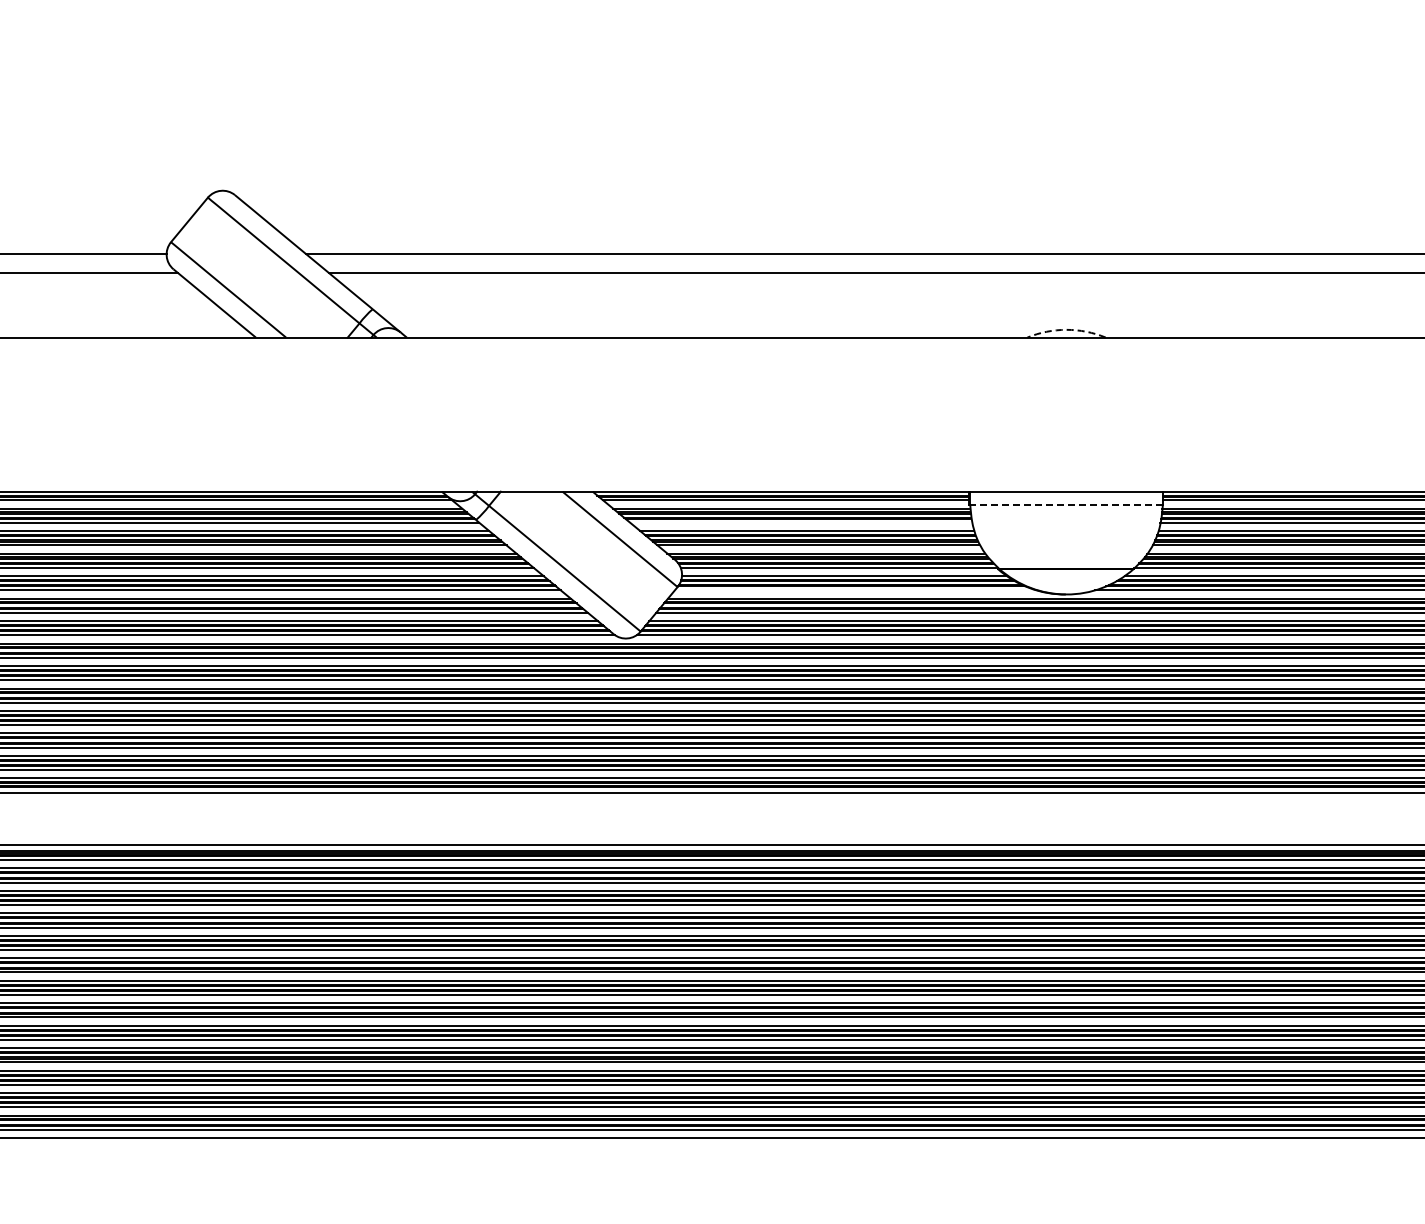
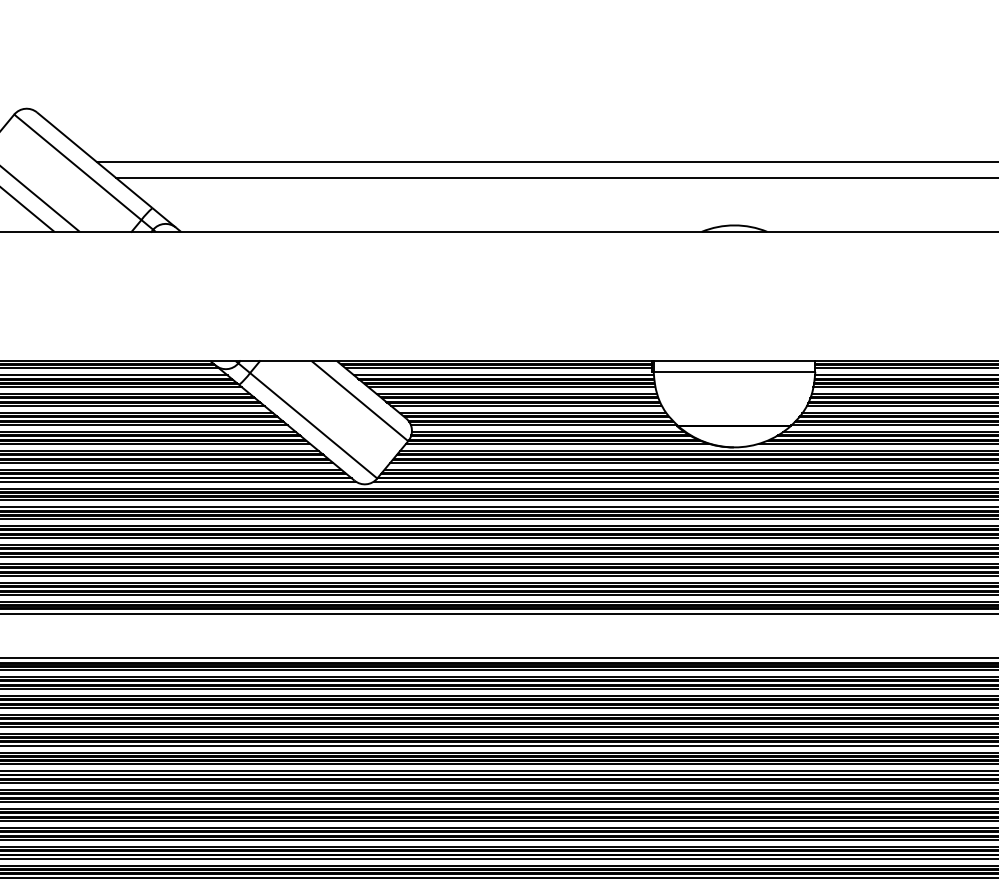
arc: (1066, 329) -> (734, 225), dashed -> solid
line: (1066, 504) -> (734, 371), dashed -> solid
line: (800, 522) -> (511, 387), added
line: (855, 590) -> (557, 444), added

